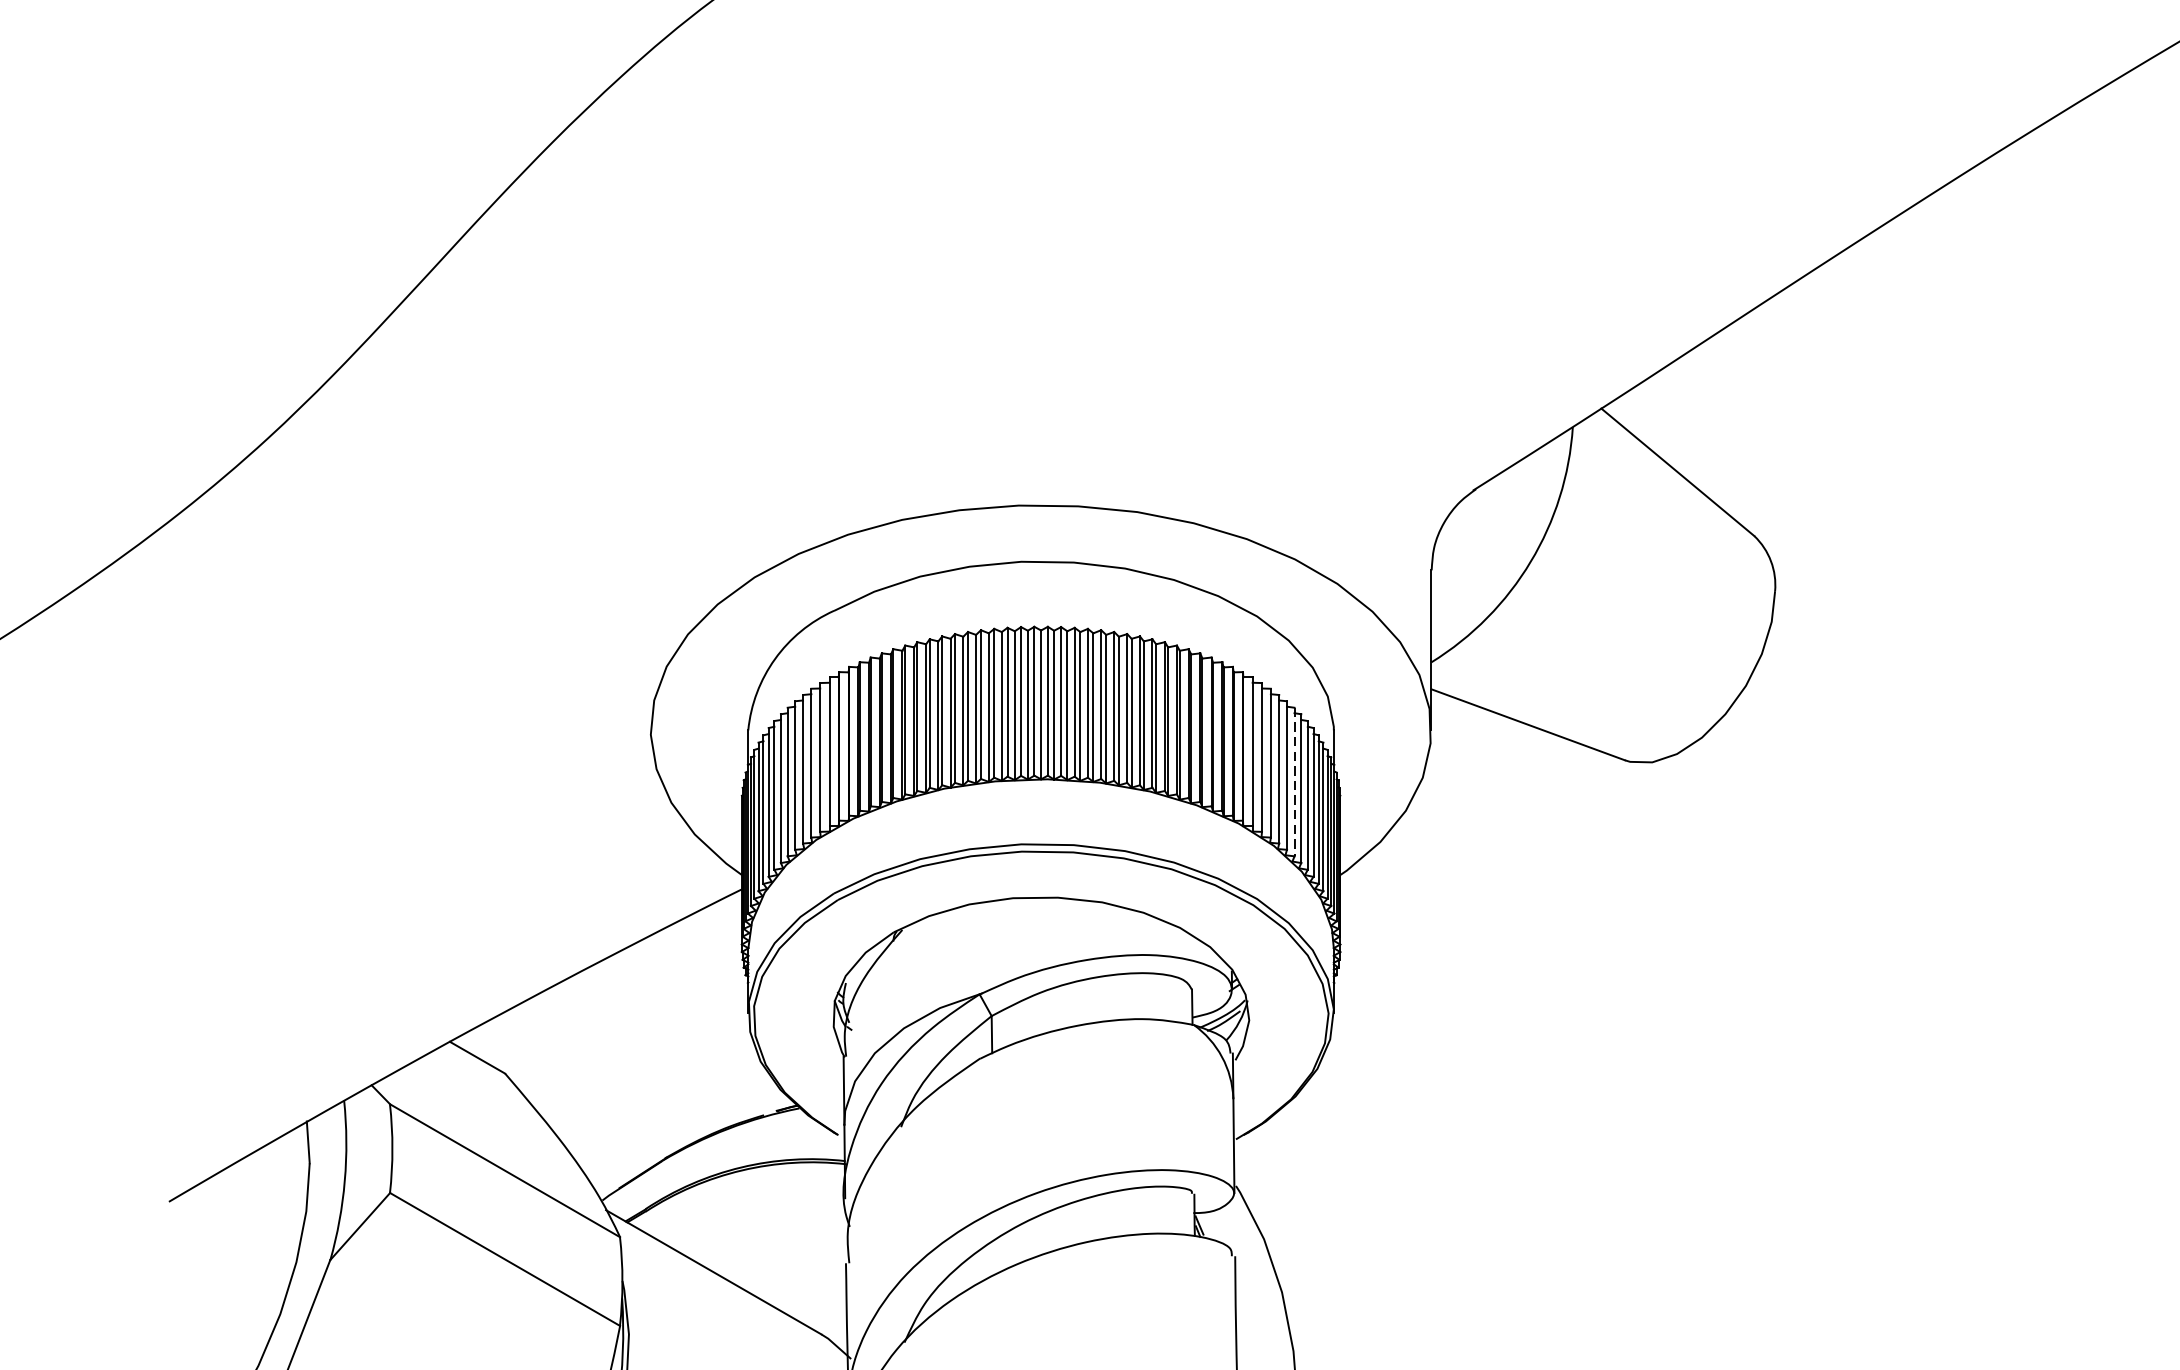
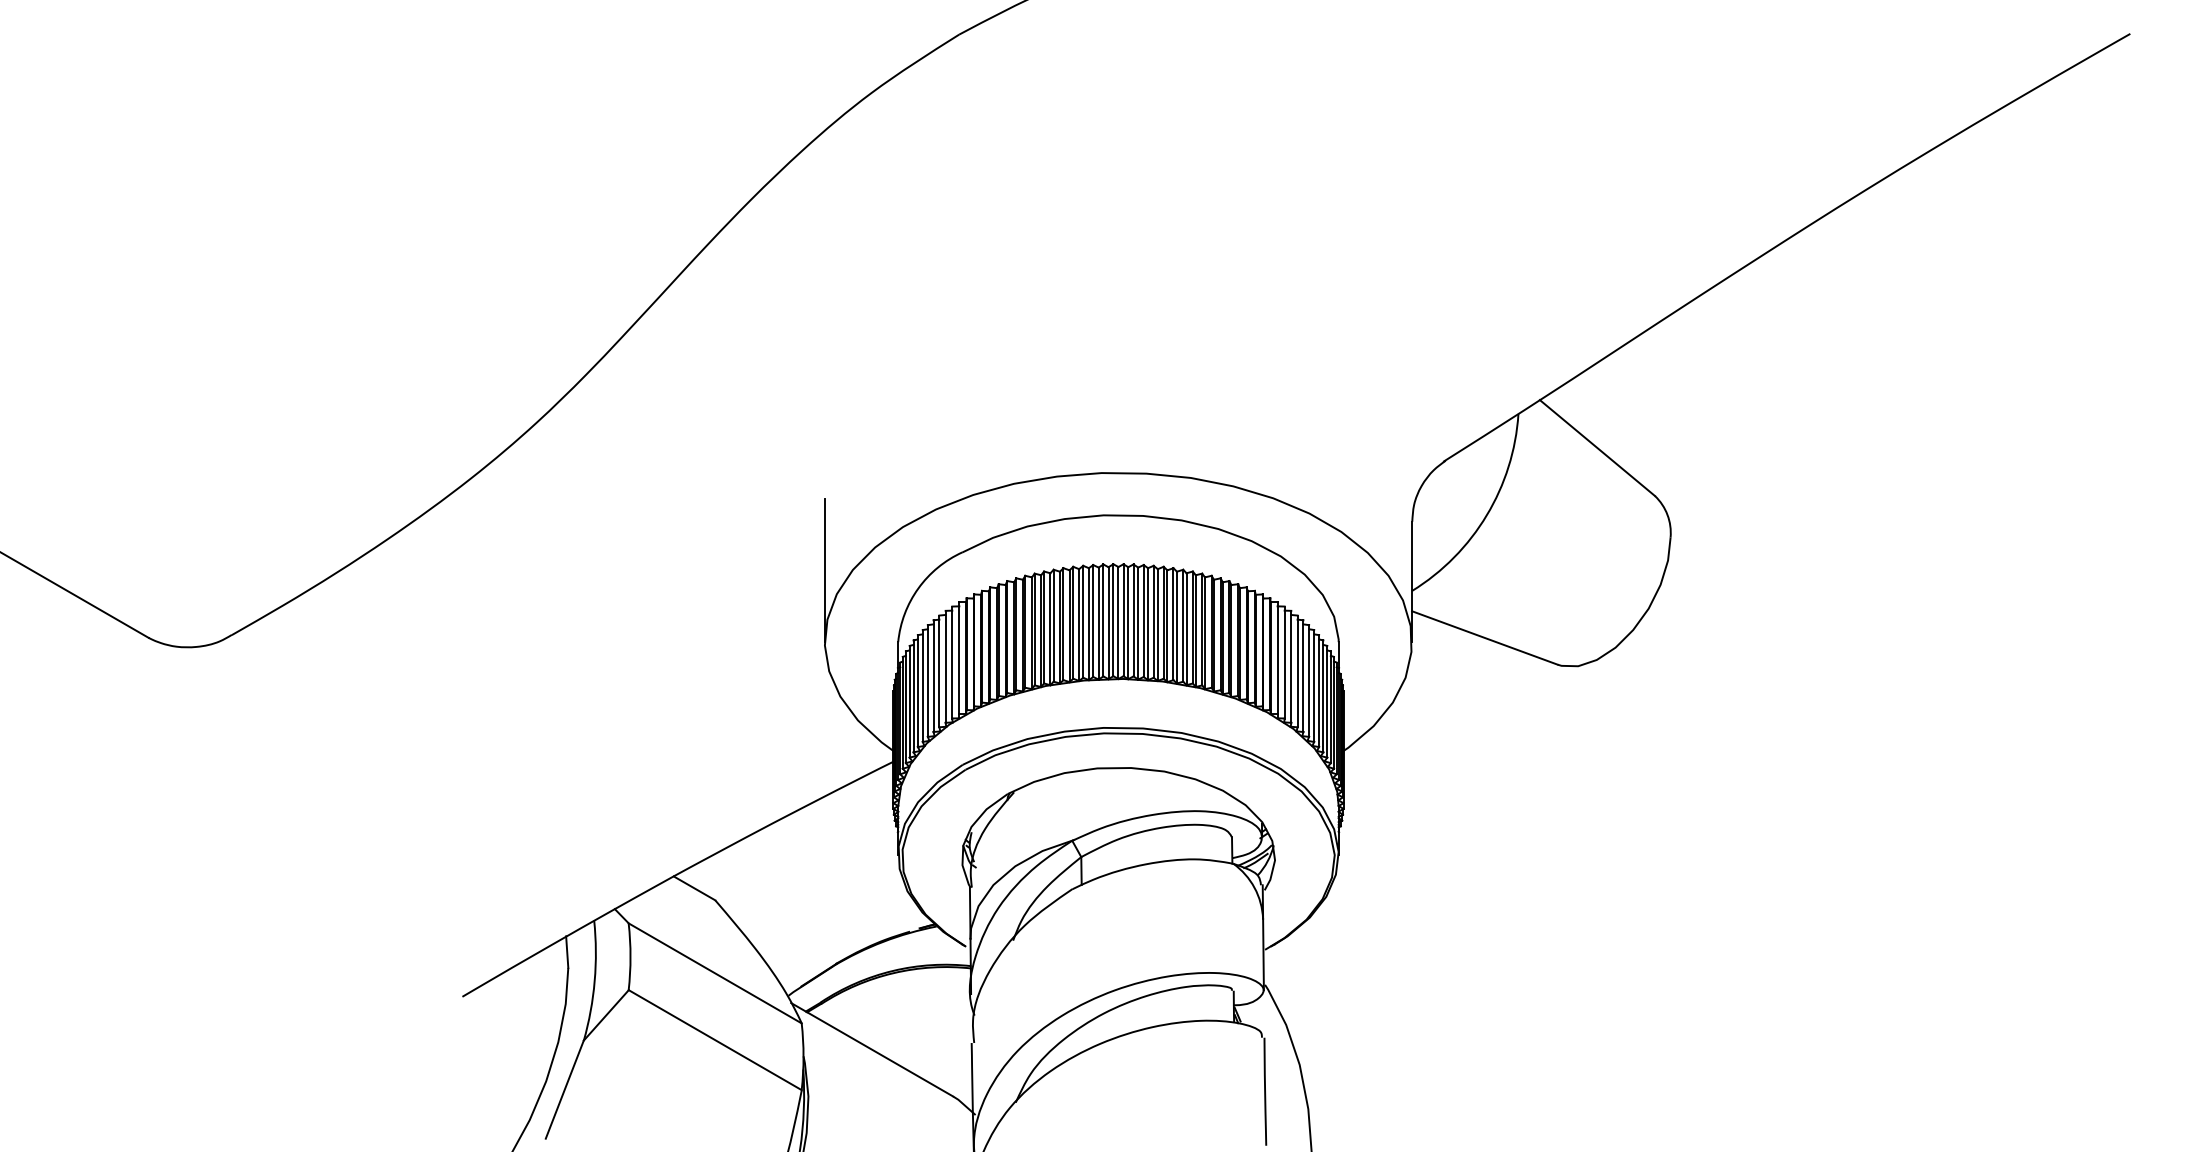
line: (650, 635) -> (824, 570), added
line: (1295, 782) -> (1309, 681), dashed -> solid

